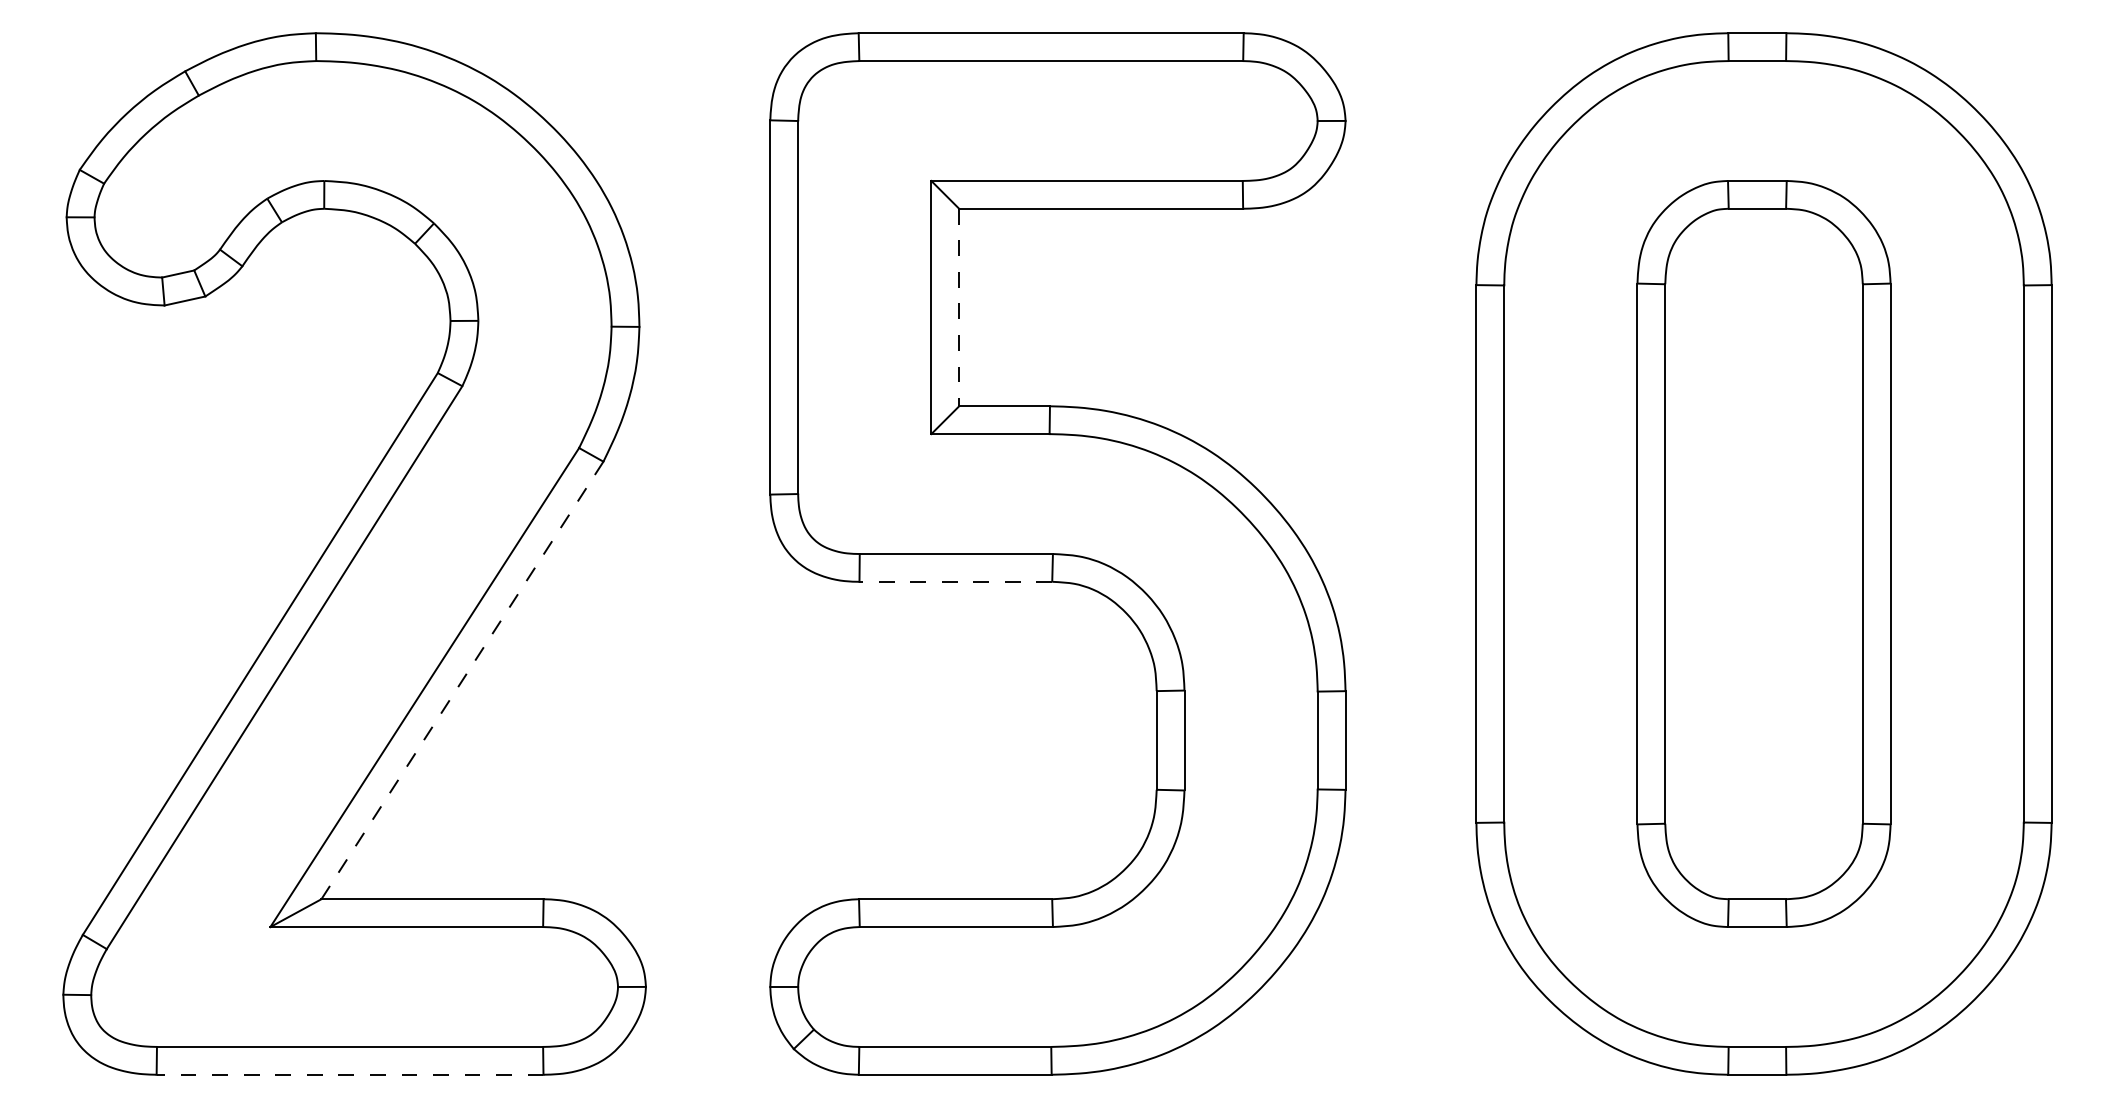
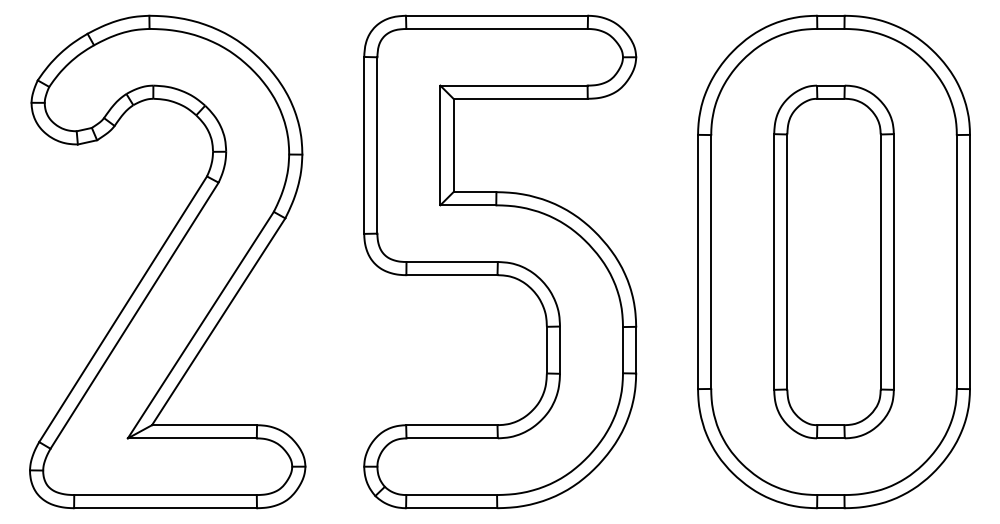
line: (959, 307) -> (453, 145), dashed -> solid
line: (954, 582) -> (451, 275), dashed -> solid
line: (462, 681) -> (218, 322), dashed -> solid
line: (349, 1075) -> (165, 508), dashed -> solid

